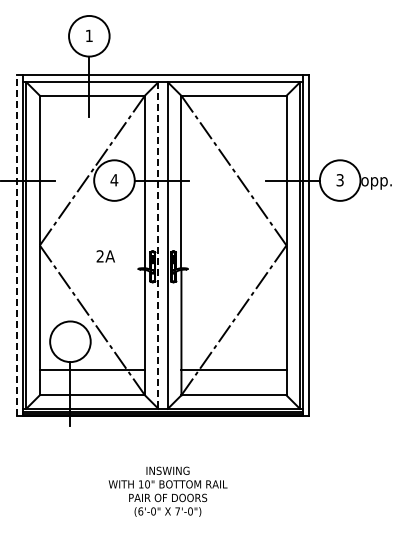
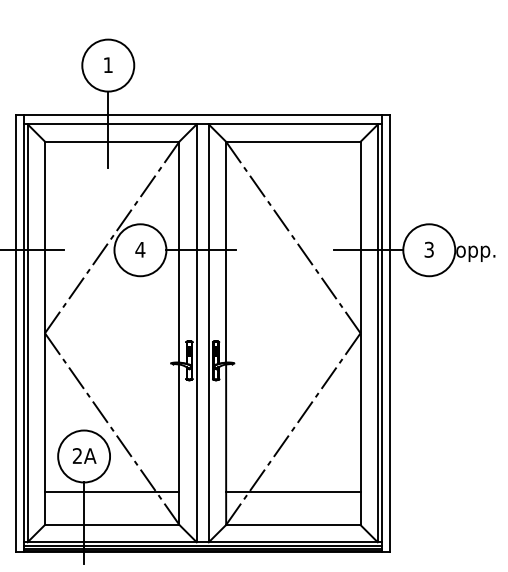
line: (17, 245) -> (16, 333), dashed -> solid
line: (158, 246) -> (196, 334), dashed -> solid
text: (105, 256) -> (84, 456), moved

